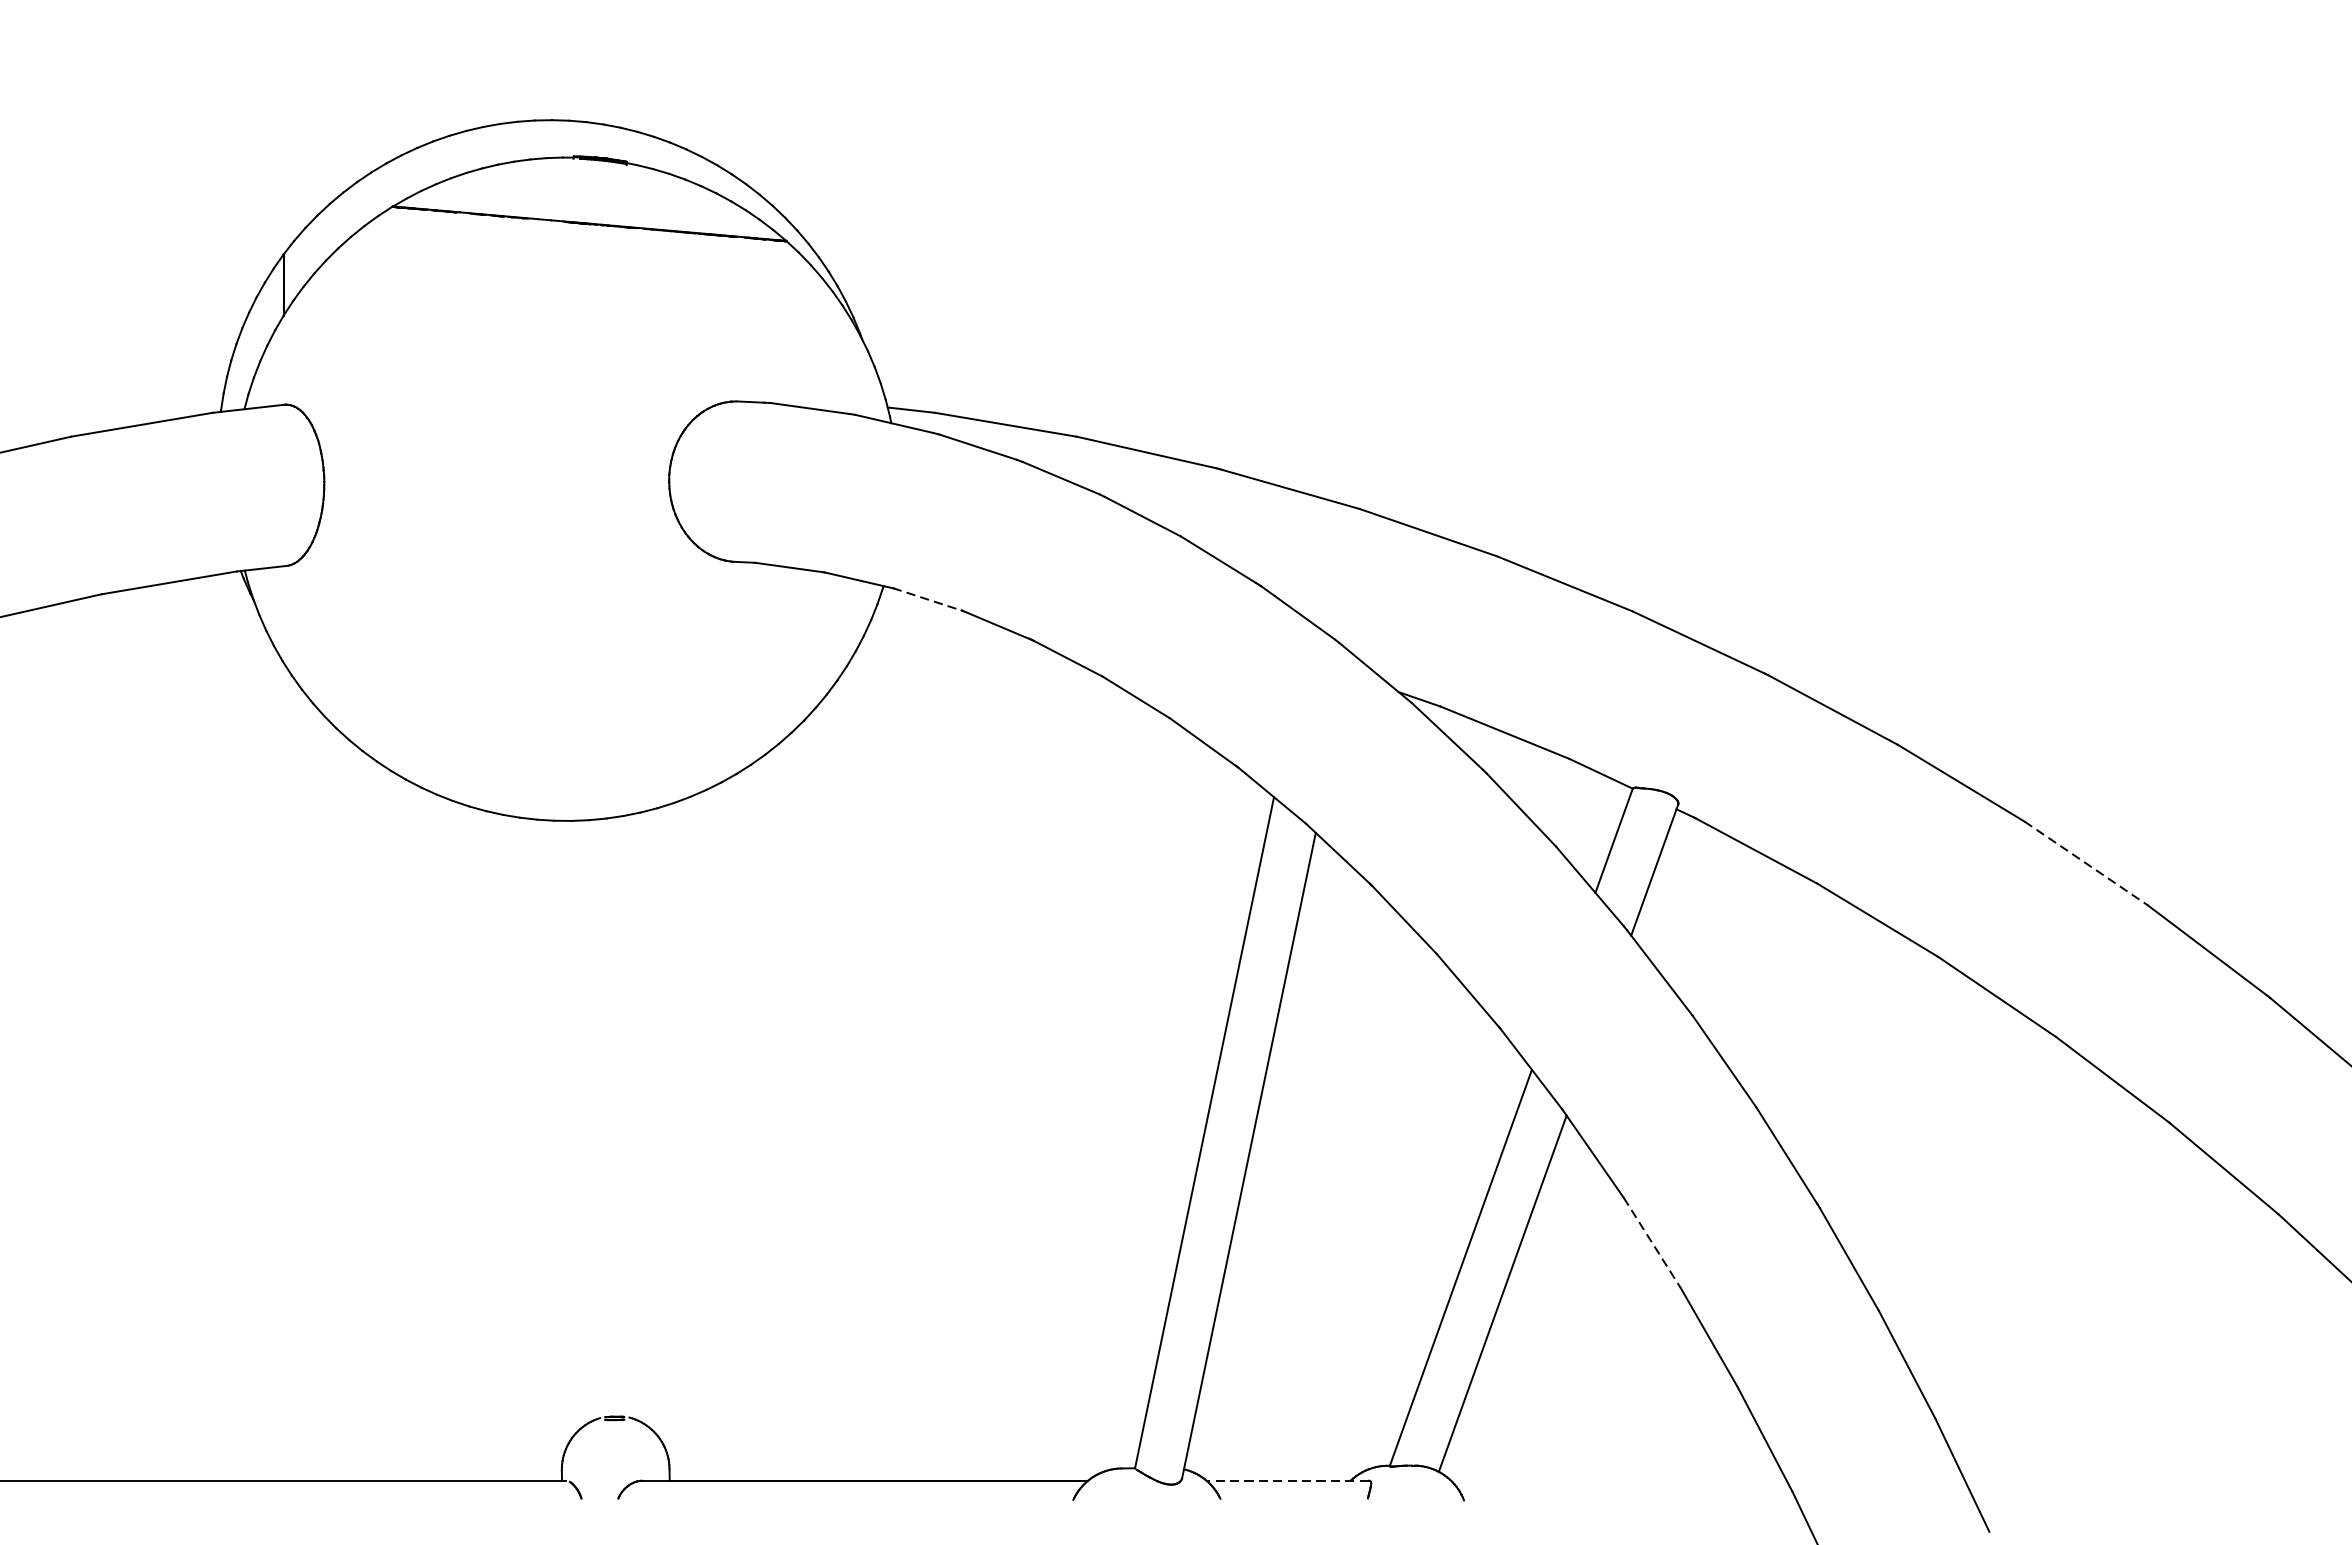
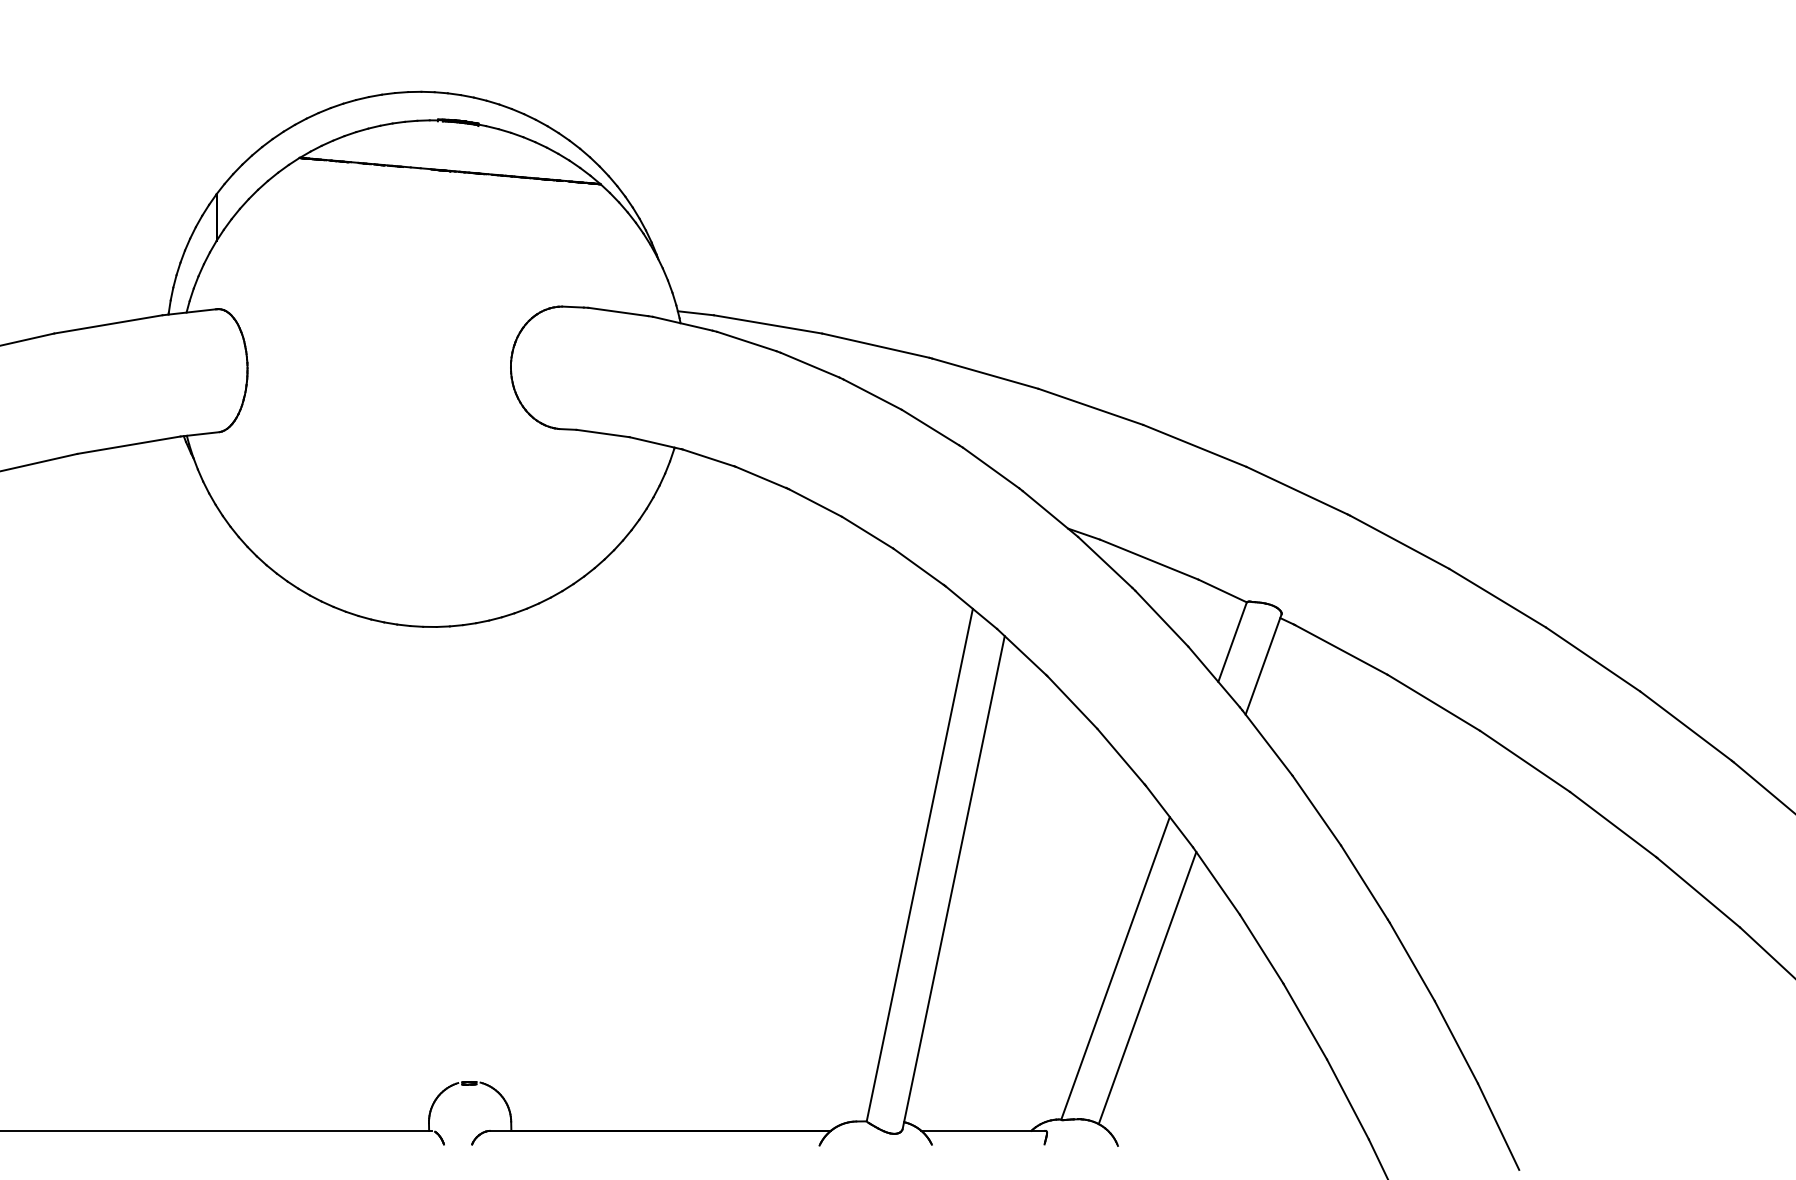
line: (927, 600) -> (708, 458), dashed -> solid
line: (2086, 863) -> (1593, 659), dashed -> solid
line: (1651, 1243) -> (1261, 949), dashed -> solid
line: (1287, 1480) -> (983, 1130), dashed -> solid

